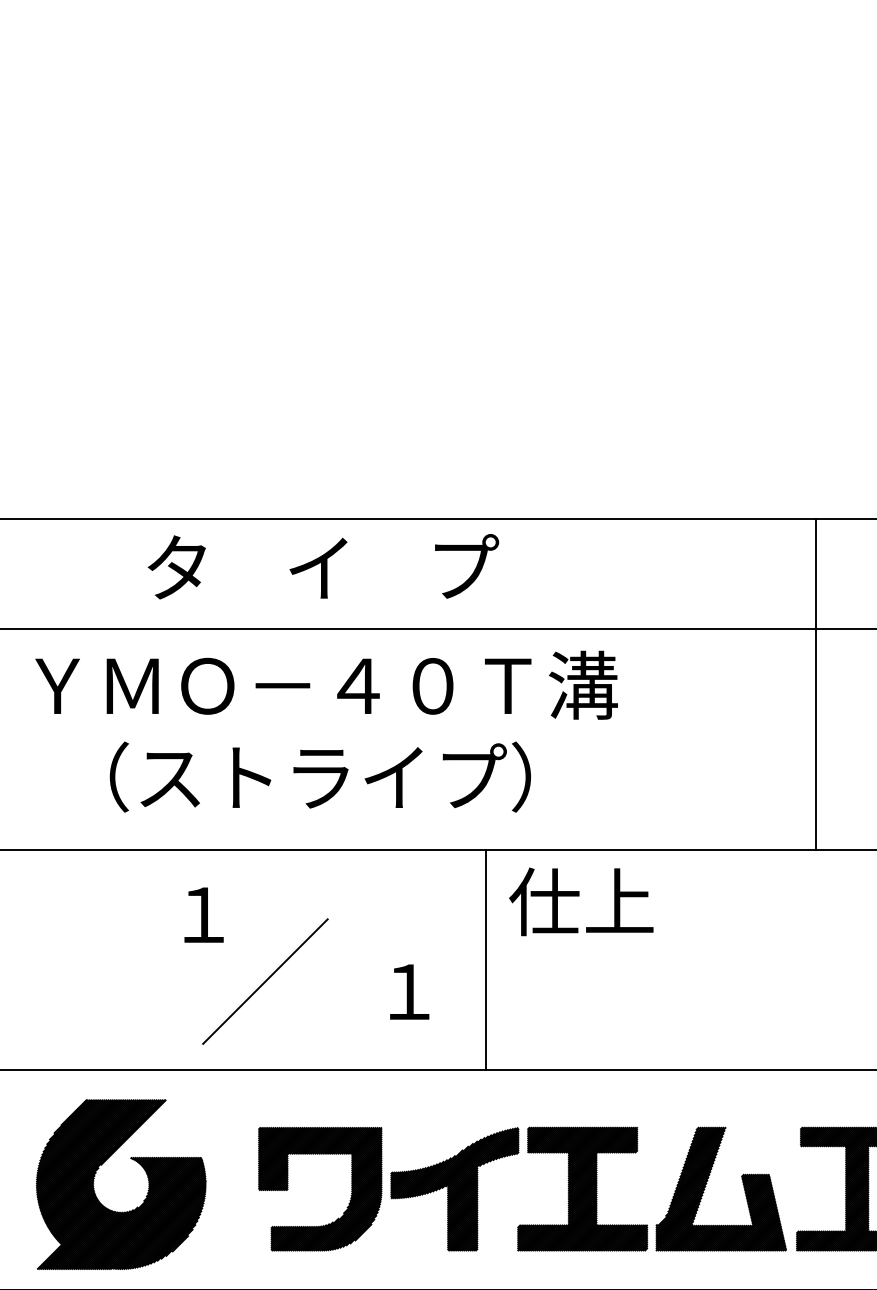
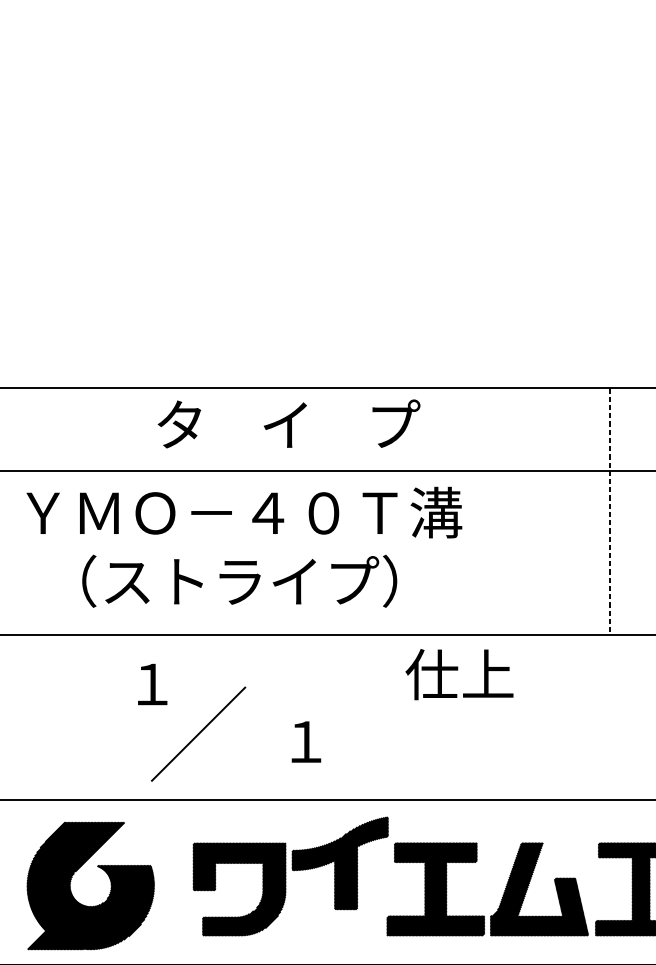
text: (323, 566) -> (289, 423), moved
line: (815, 684) -> (609, 512), solid -> dashed
text: (581, 901) -> (459, 674), moved
line: (485, 959) -> (363, 717), removed
part: (454, 1189) -> (339, 863), moved

